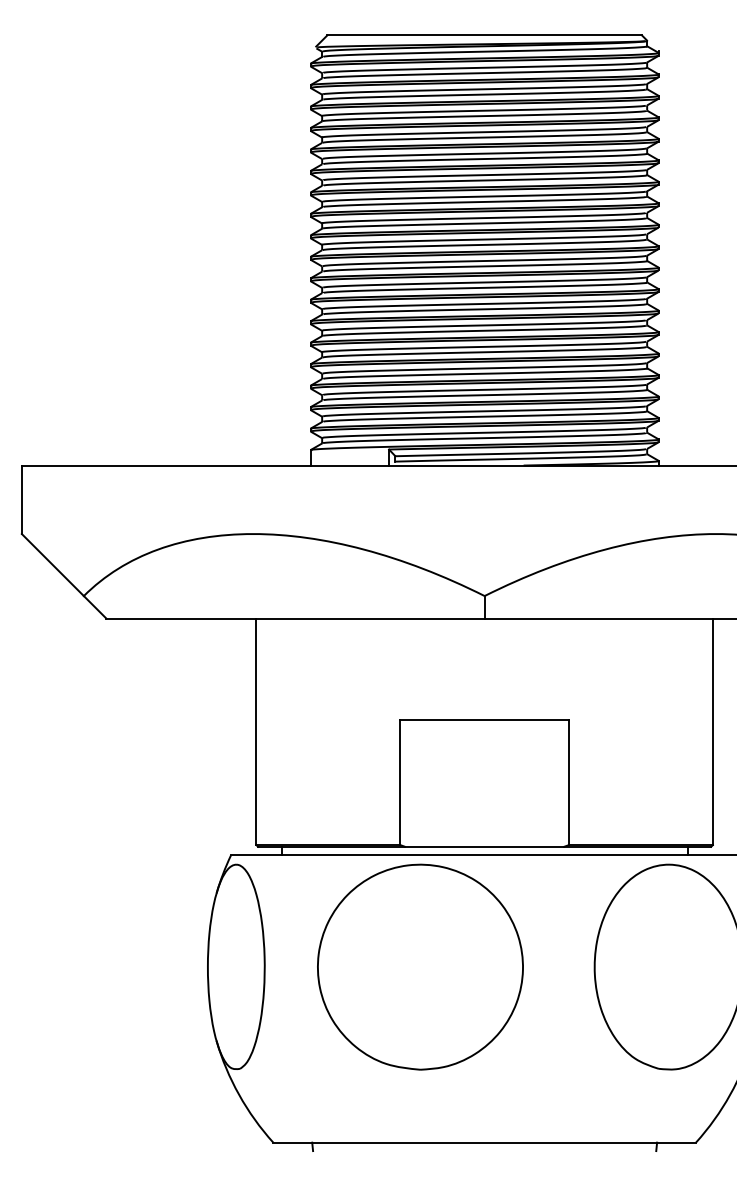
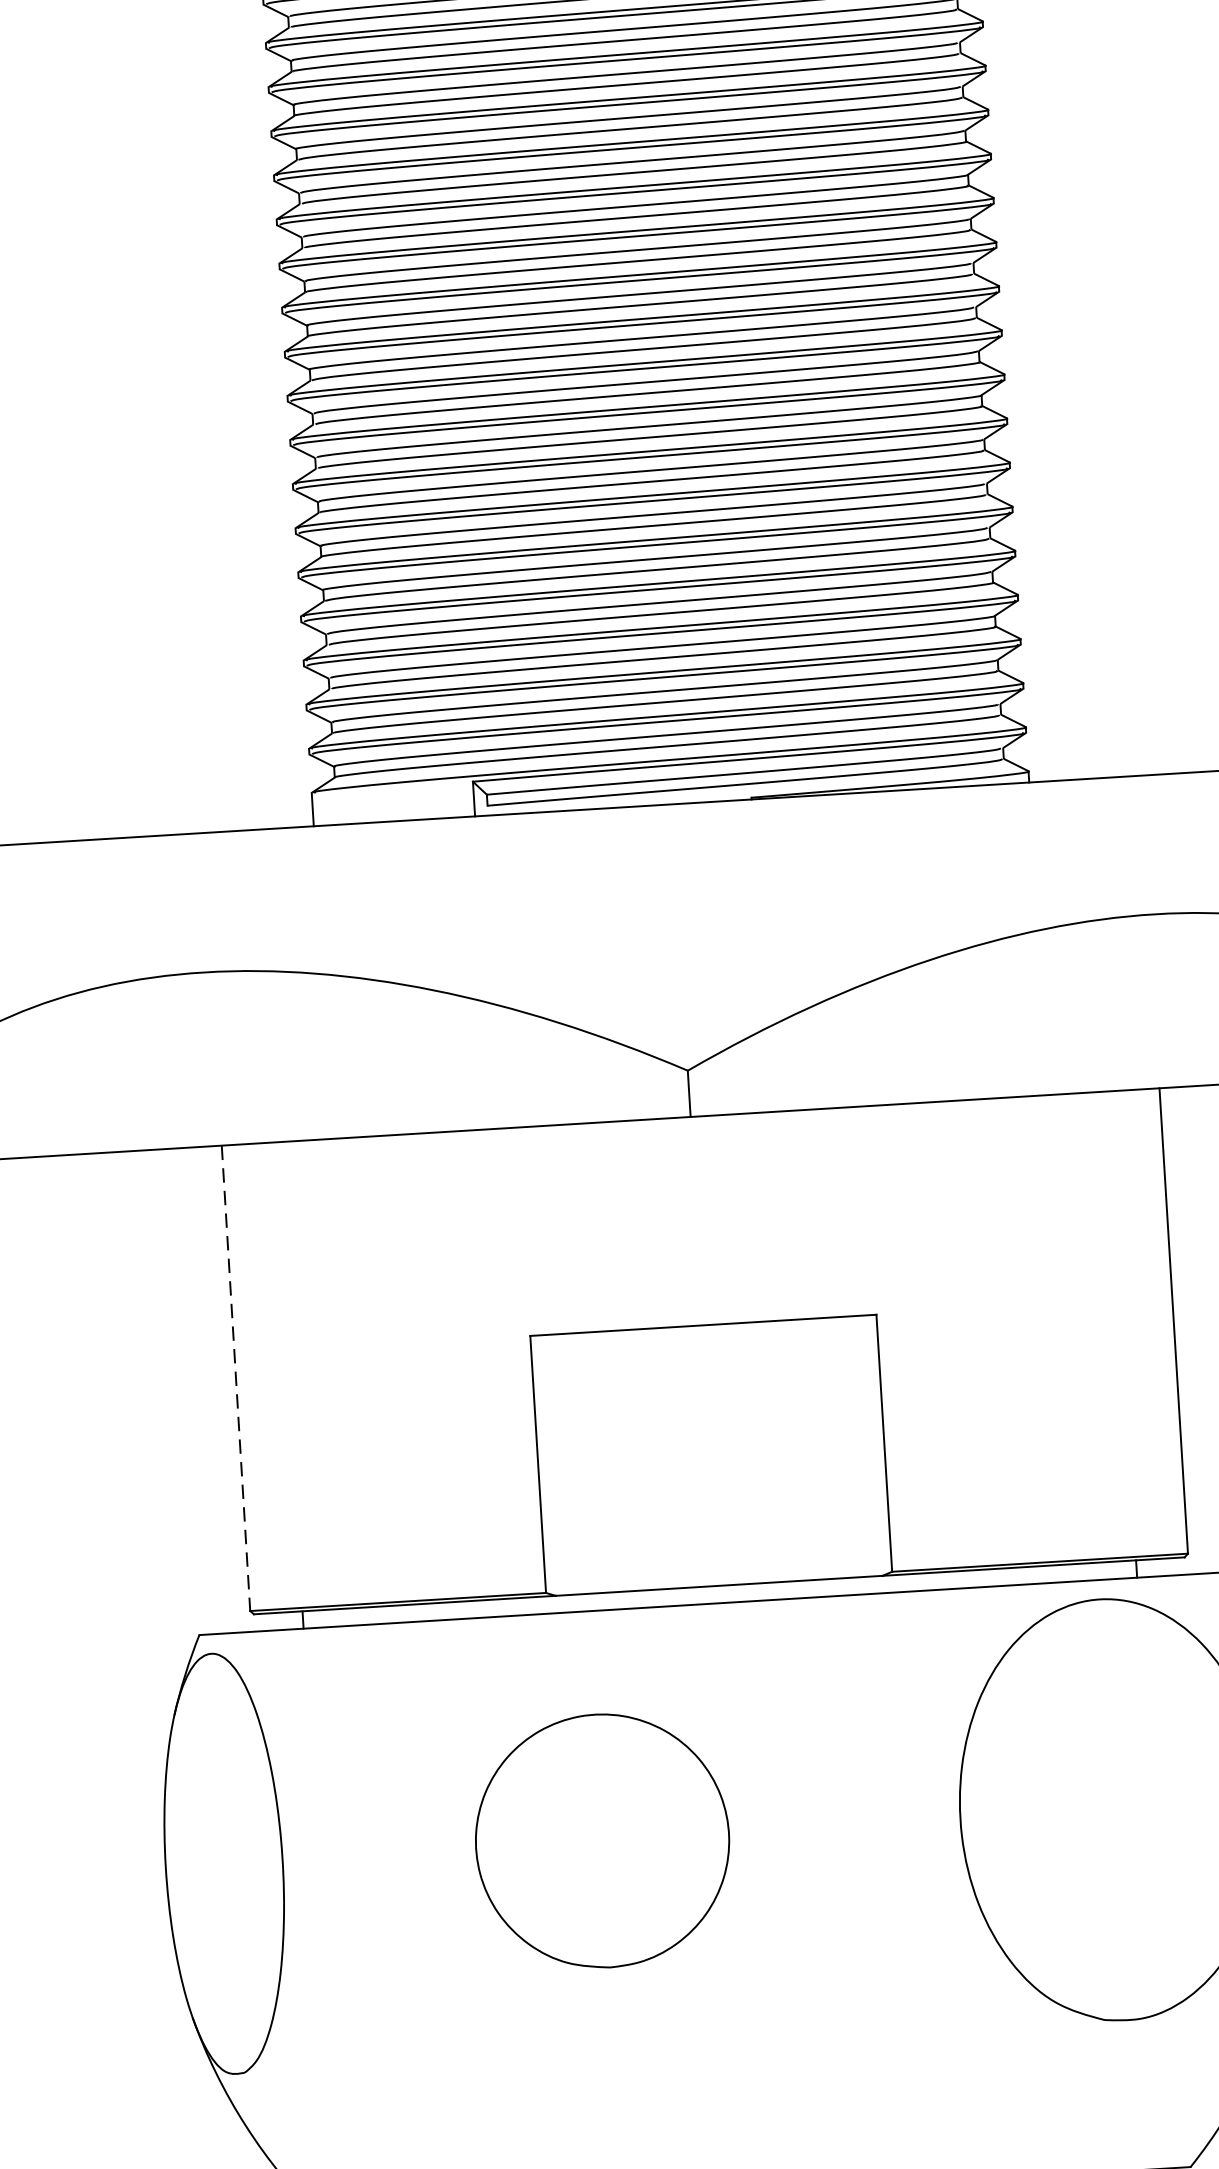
line: (256, 732) -> (236, 1379), solid -> dashed
part: (420, 966) -> (602, 1839), size x0.6

